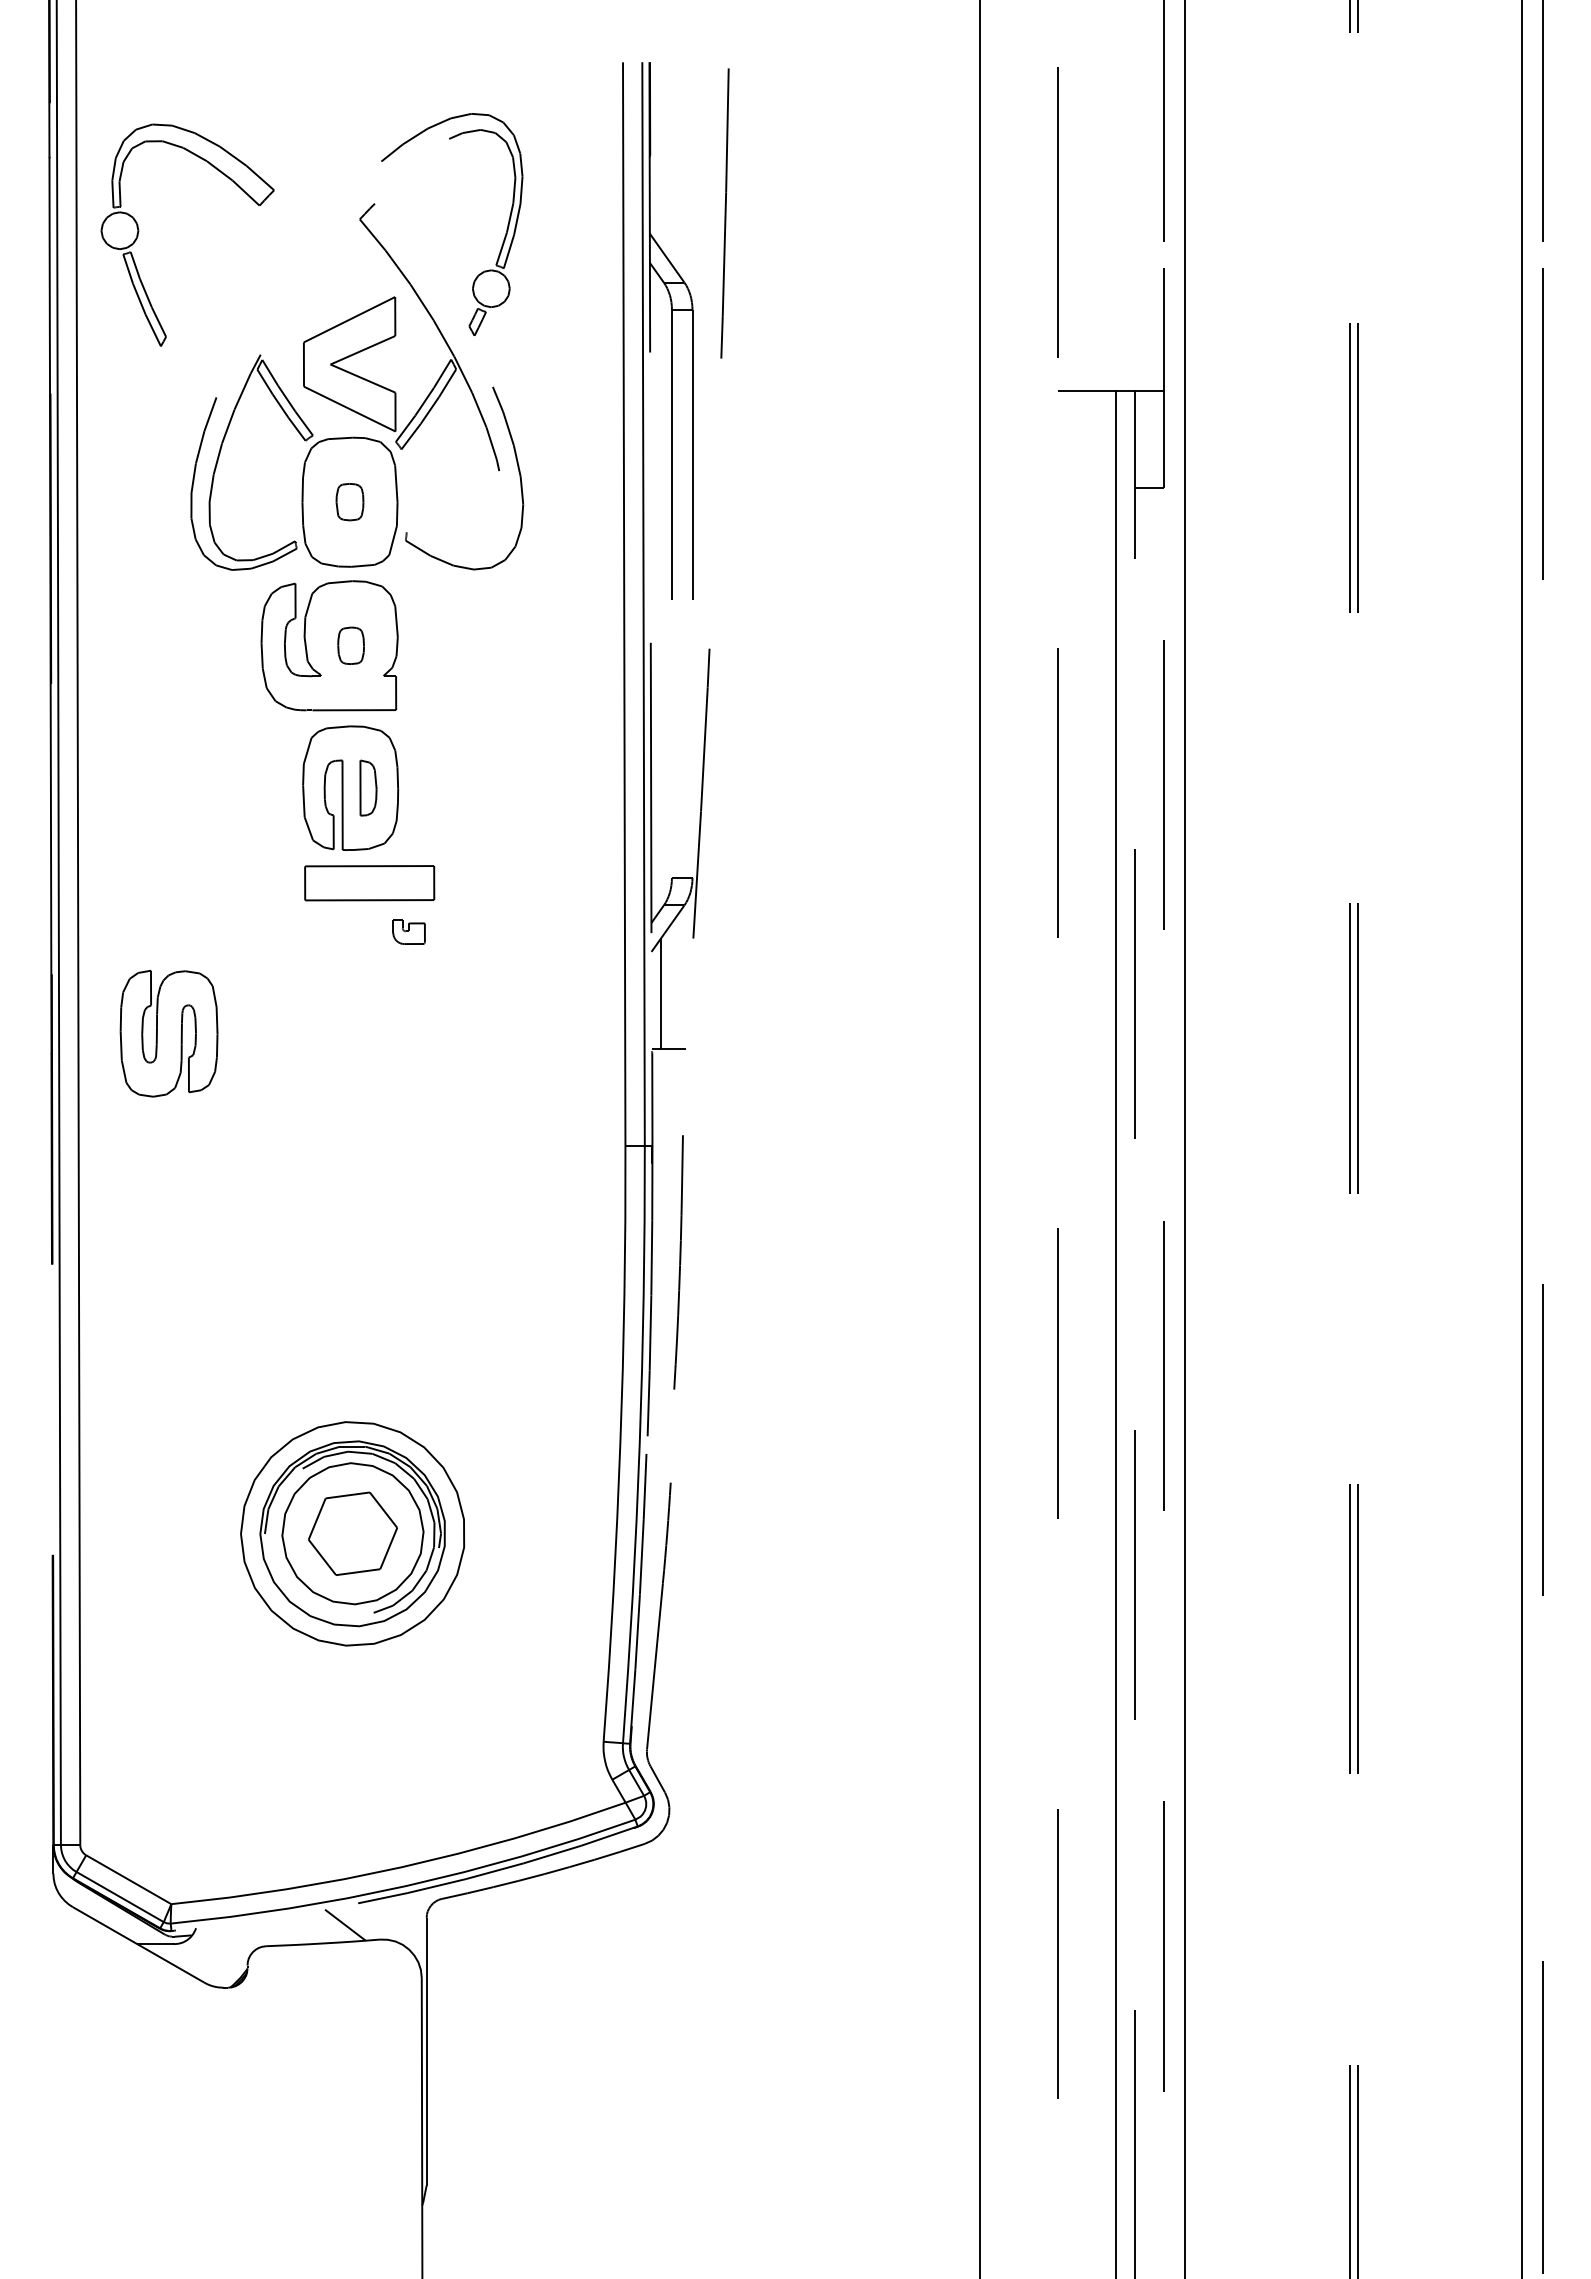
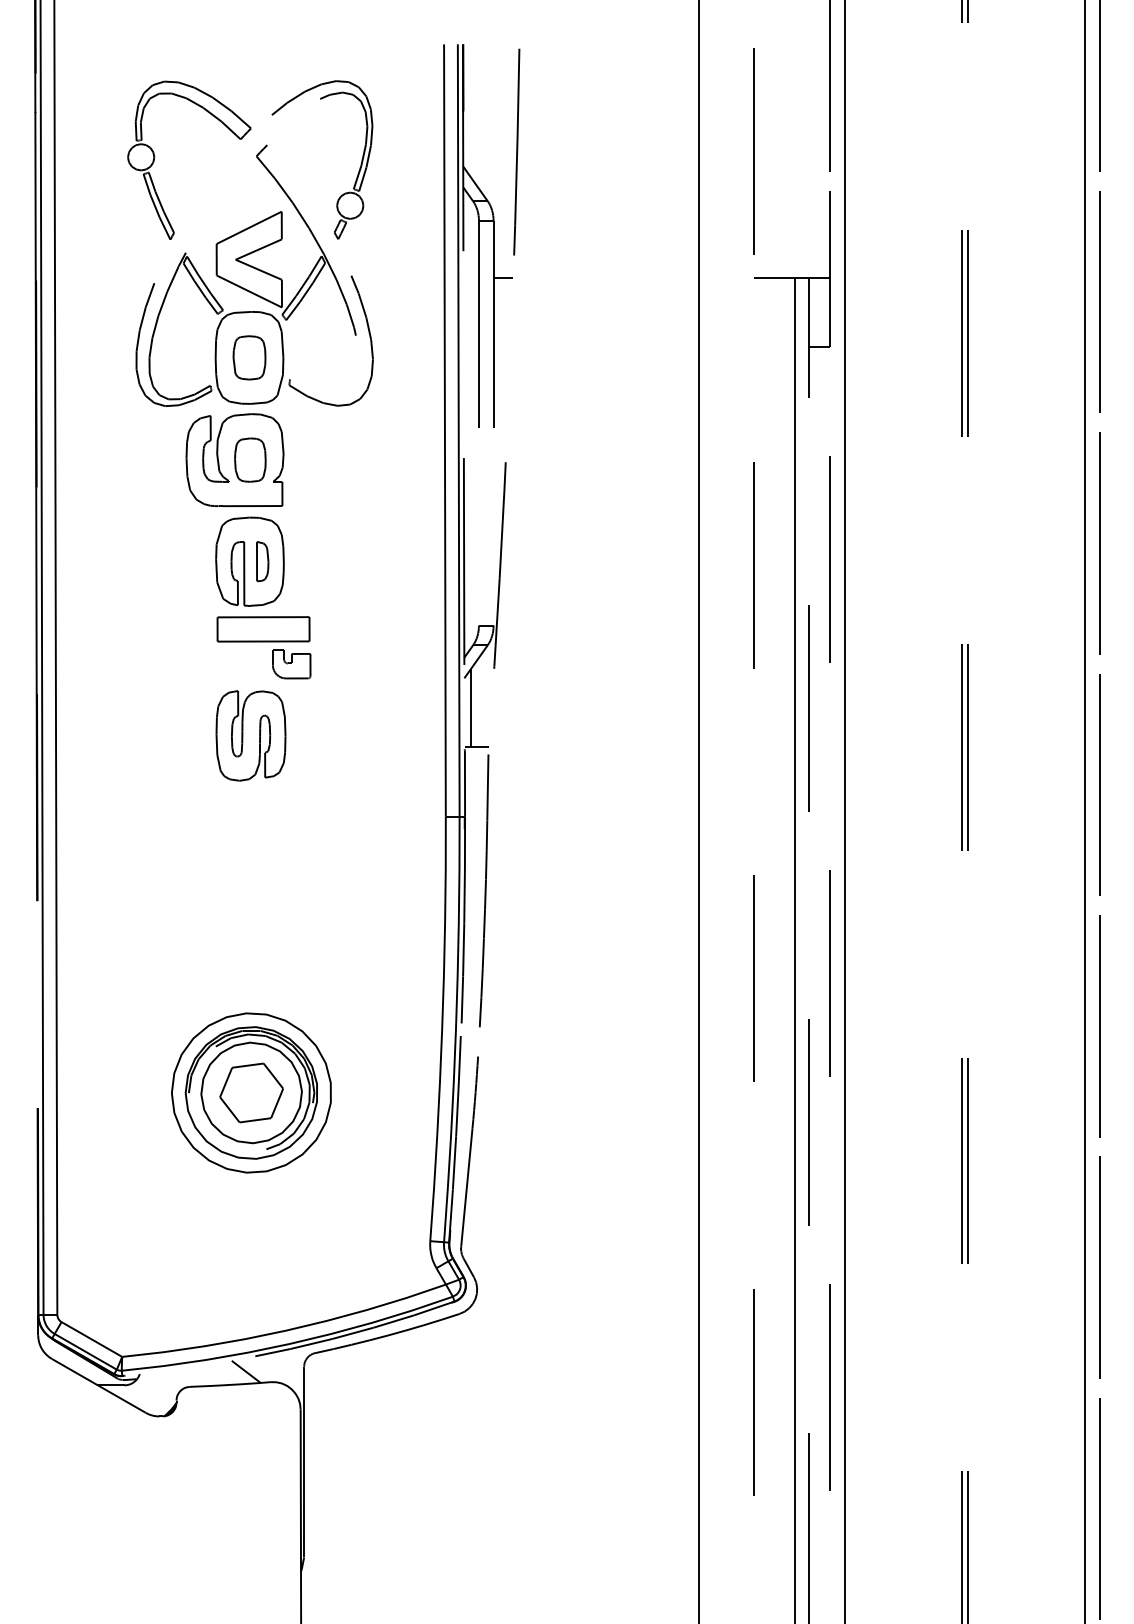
part: (139, 231) -> (155, 157), moved
line: (706, 390) -> (503, 278), added
part: (349, 501) -> (249, 357), size x1.67
part: (350, 645) -> (249, 459), size x1.67
line: (1542, 762) -> (1099, 543), added
part: (408, 931) -> (291, 663), size x1.67
part: (168, 1033) -> (250, 735), moved
line: (1542, 1101) -> (1099, 784), added
part: (679, 1249) -> (484, 890), size x1.67
line: (1542, 1778) -> (1099, 1267), added

